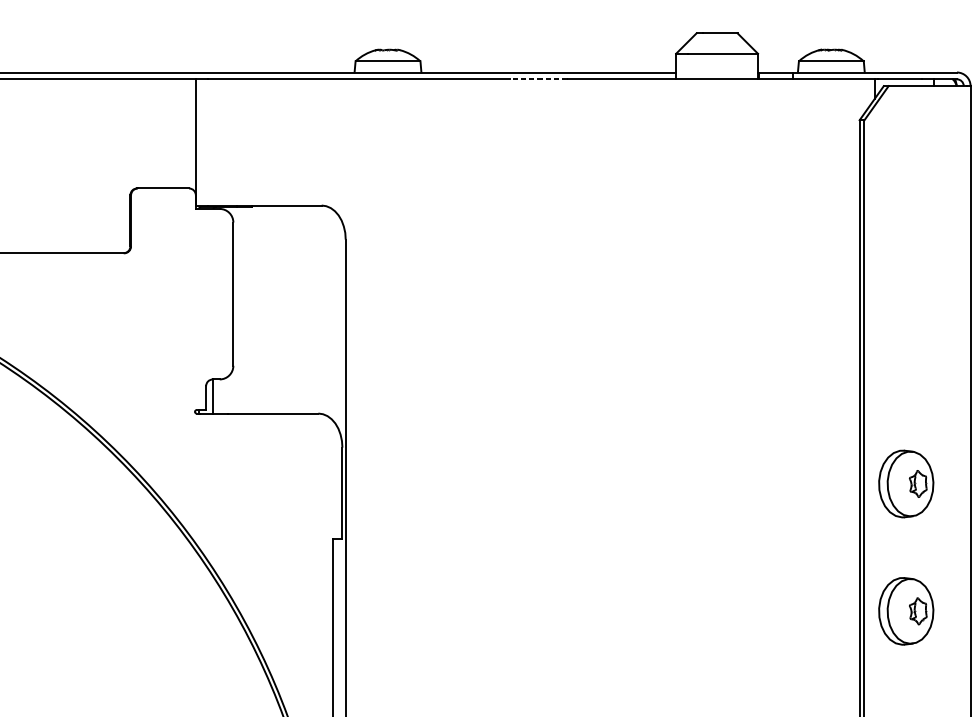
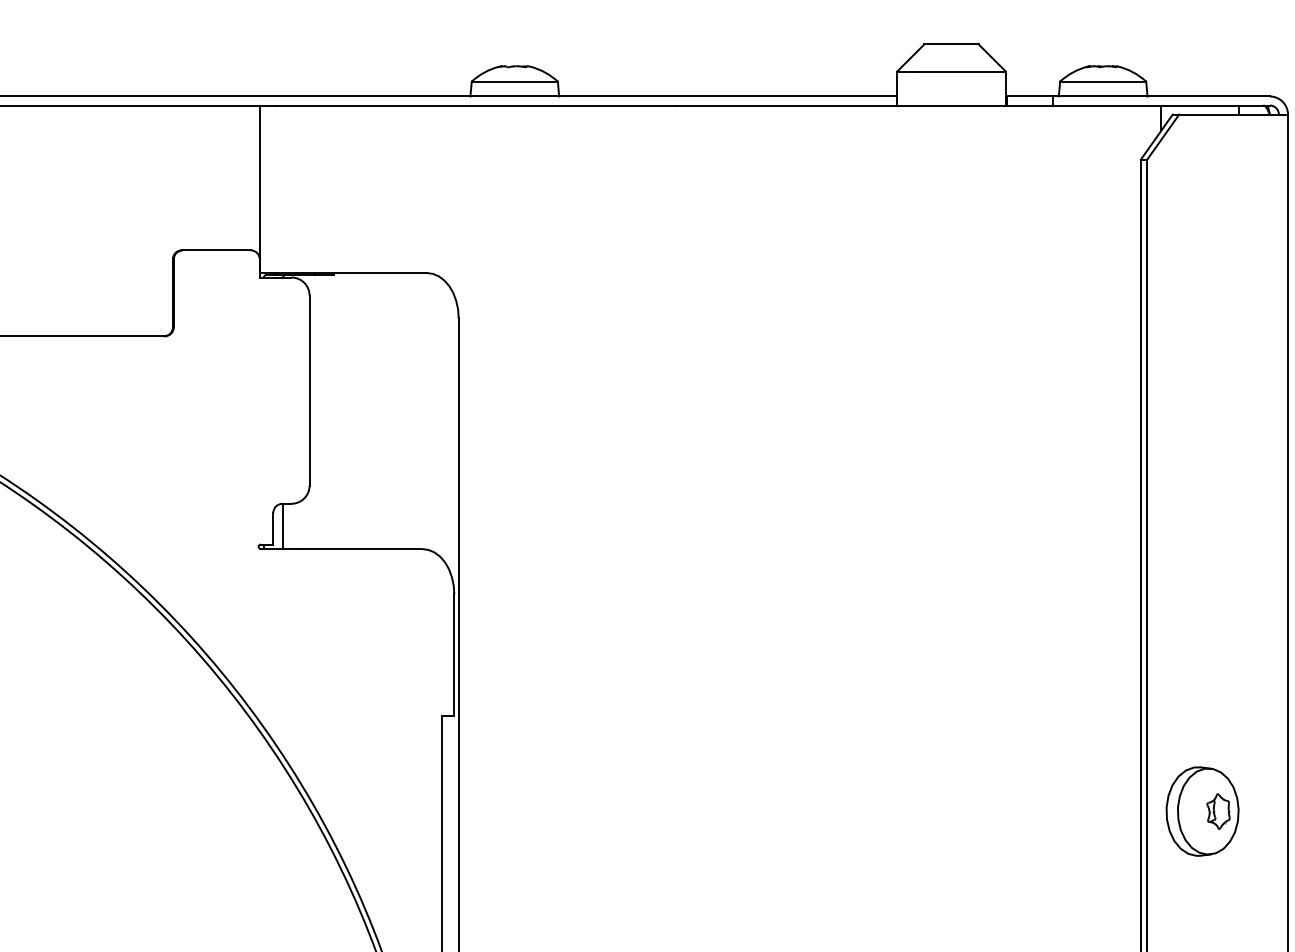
line: (538, 79) -> (714, 105), dashed -> solid
part: (906, 483) -> (1202, 642), removed

